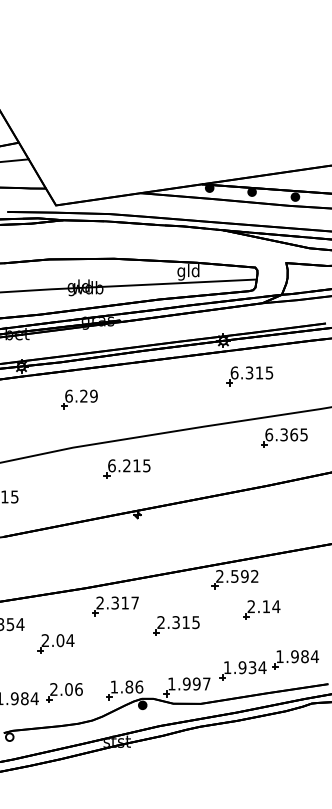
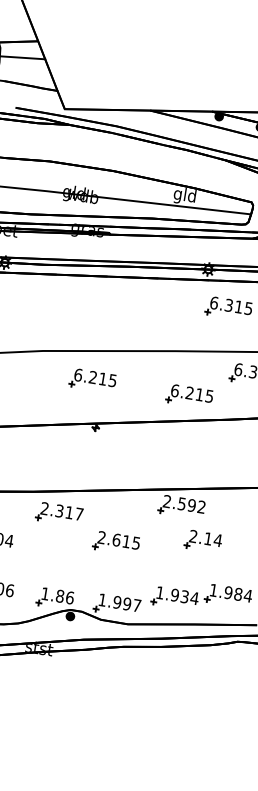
part: (79, 399) -> (56, 304), removed
part: (224, 468) -> (189, 395), added
text: (176, 622) -> (117, 540), 2.315 -> 2.615

